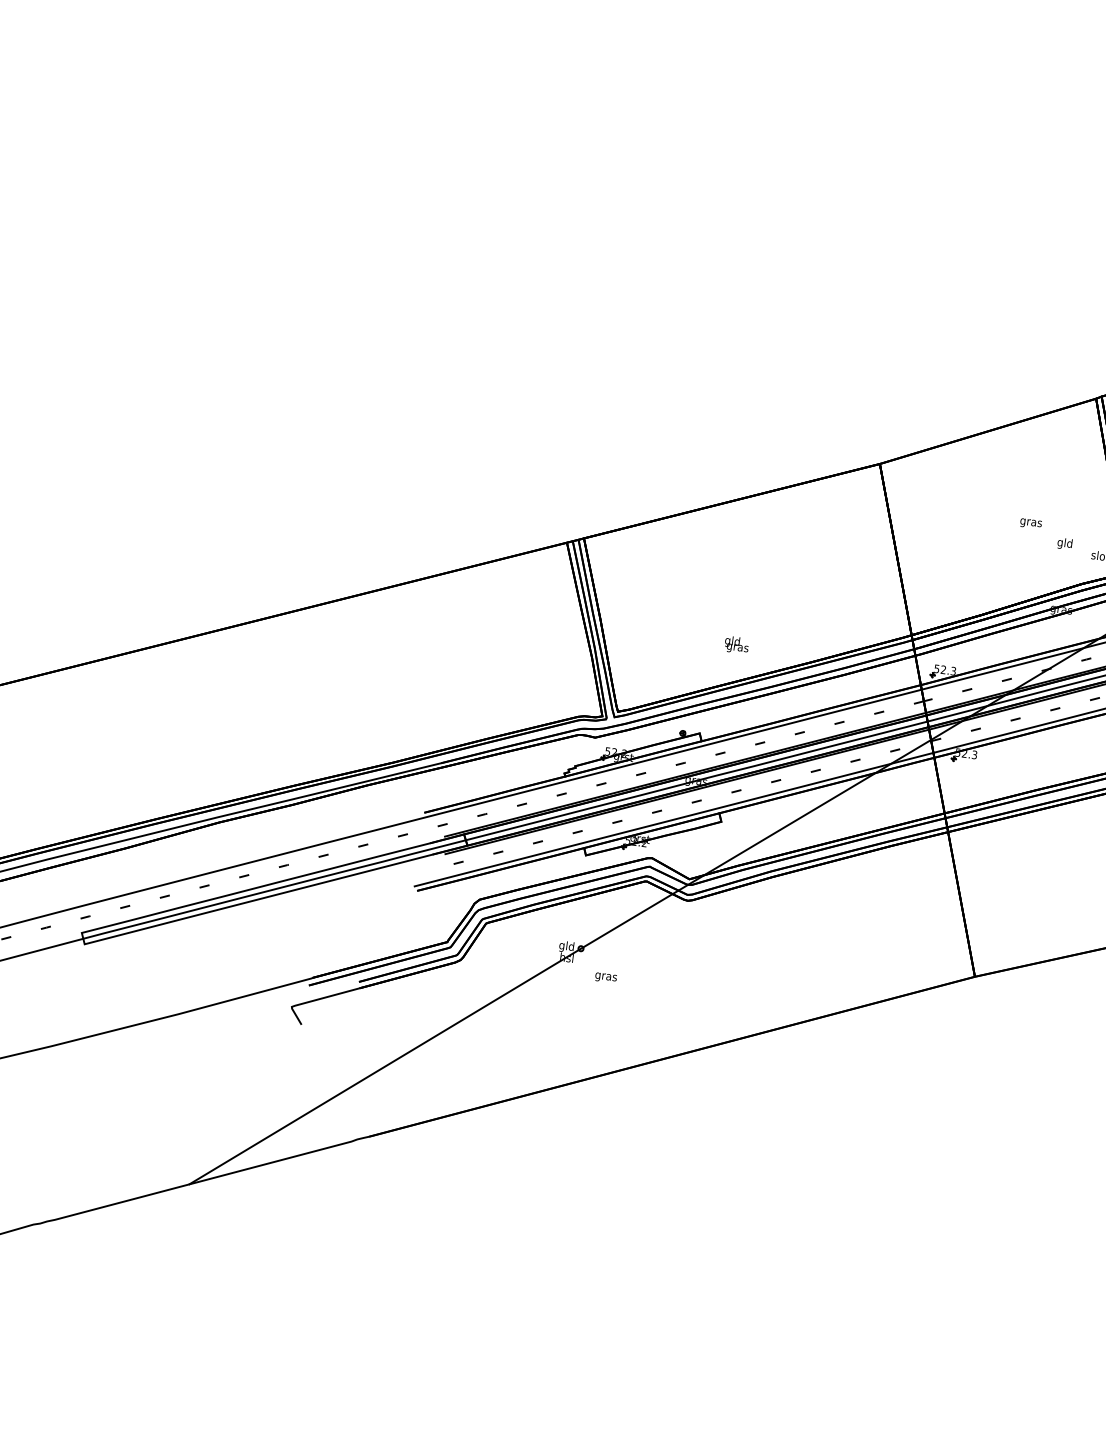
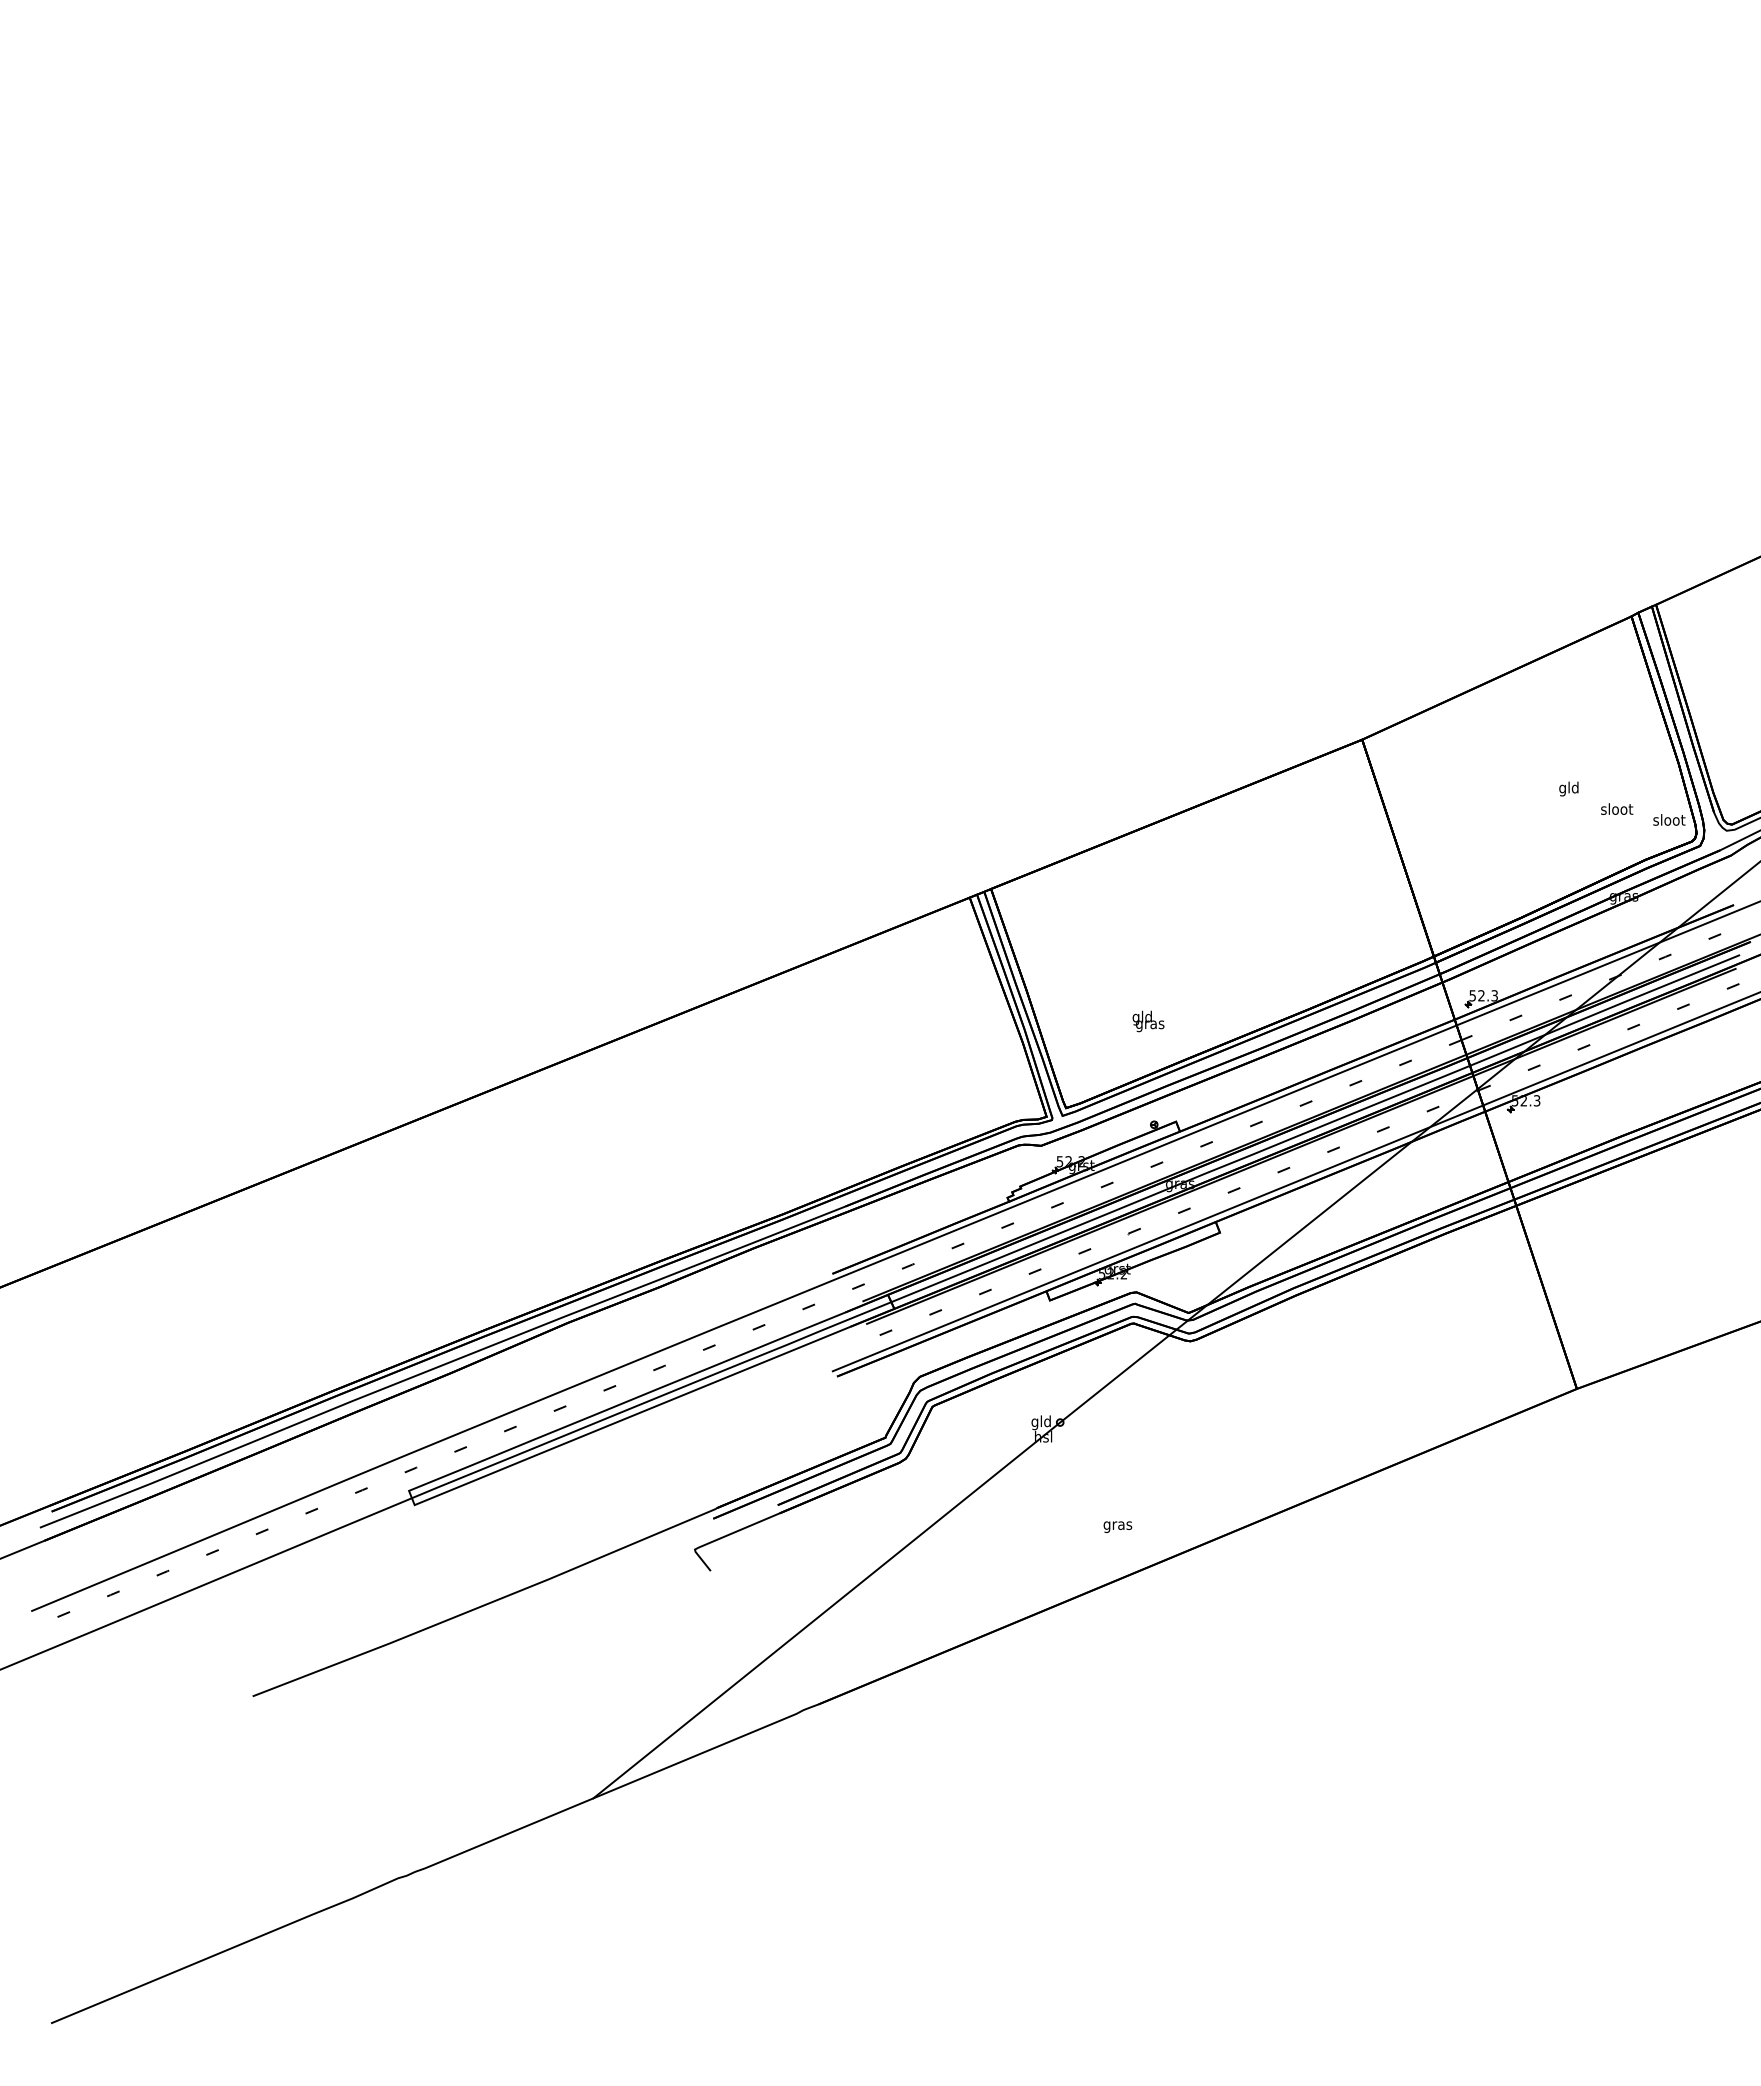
text: (1030, 522) -> (1568, 788), gras -> gld
text: (1065, 543) -> (1617, 810), gld -> sloot
text: (736, 645) -> (1148, 1021), moved
text: (605, 977) -> (1117, 1526), moved

